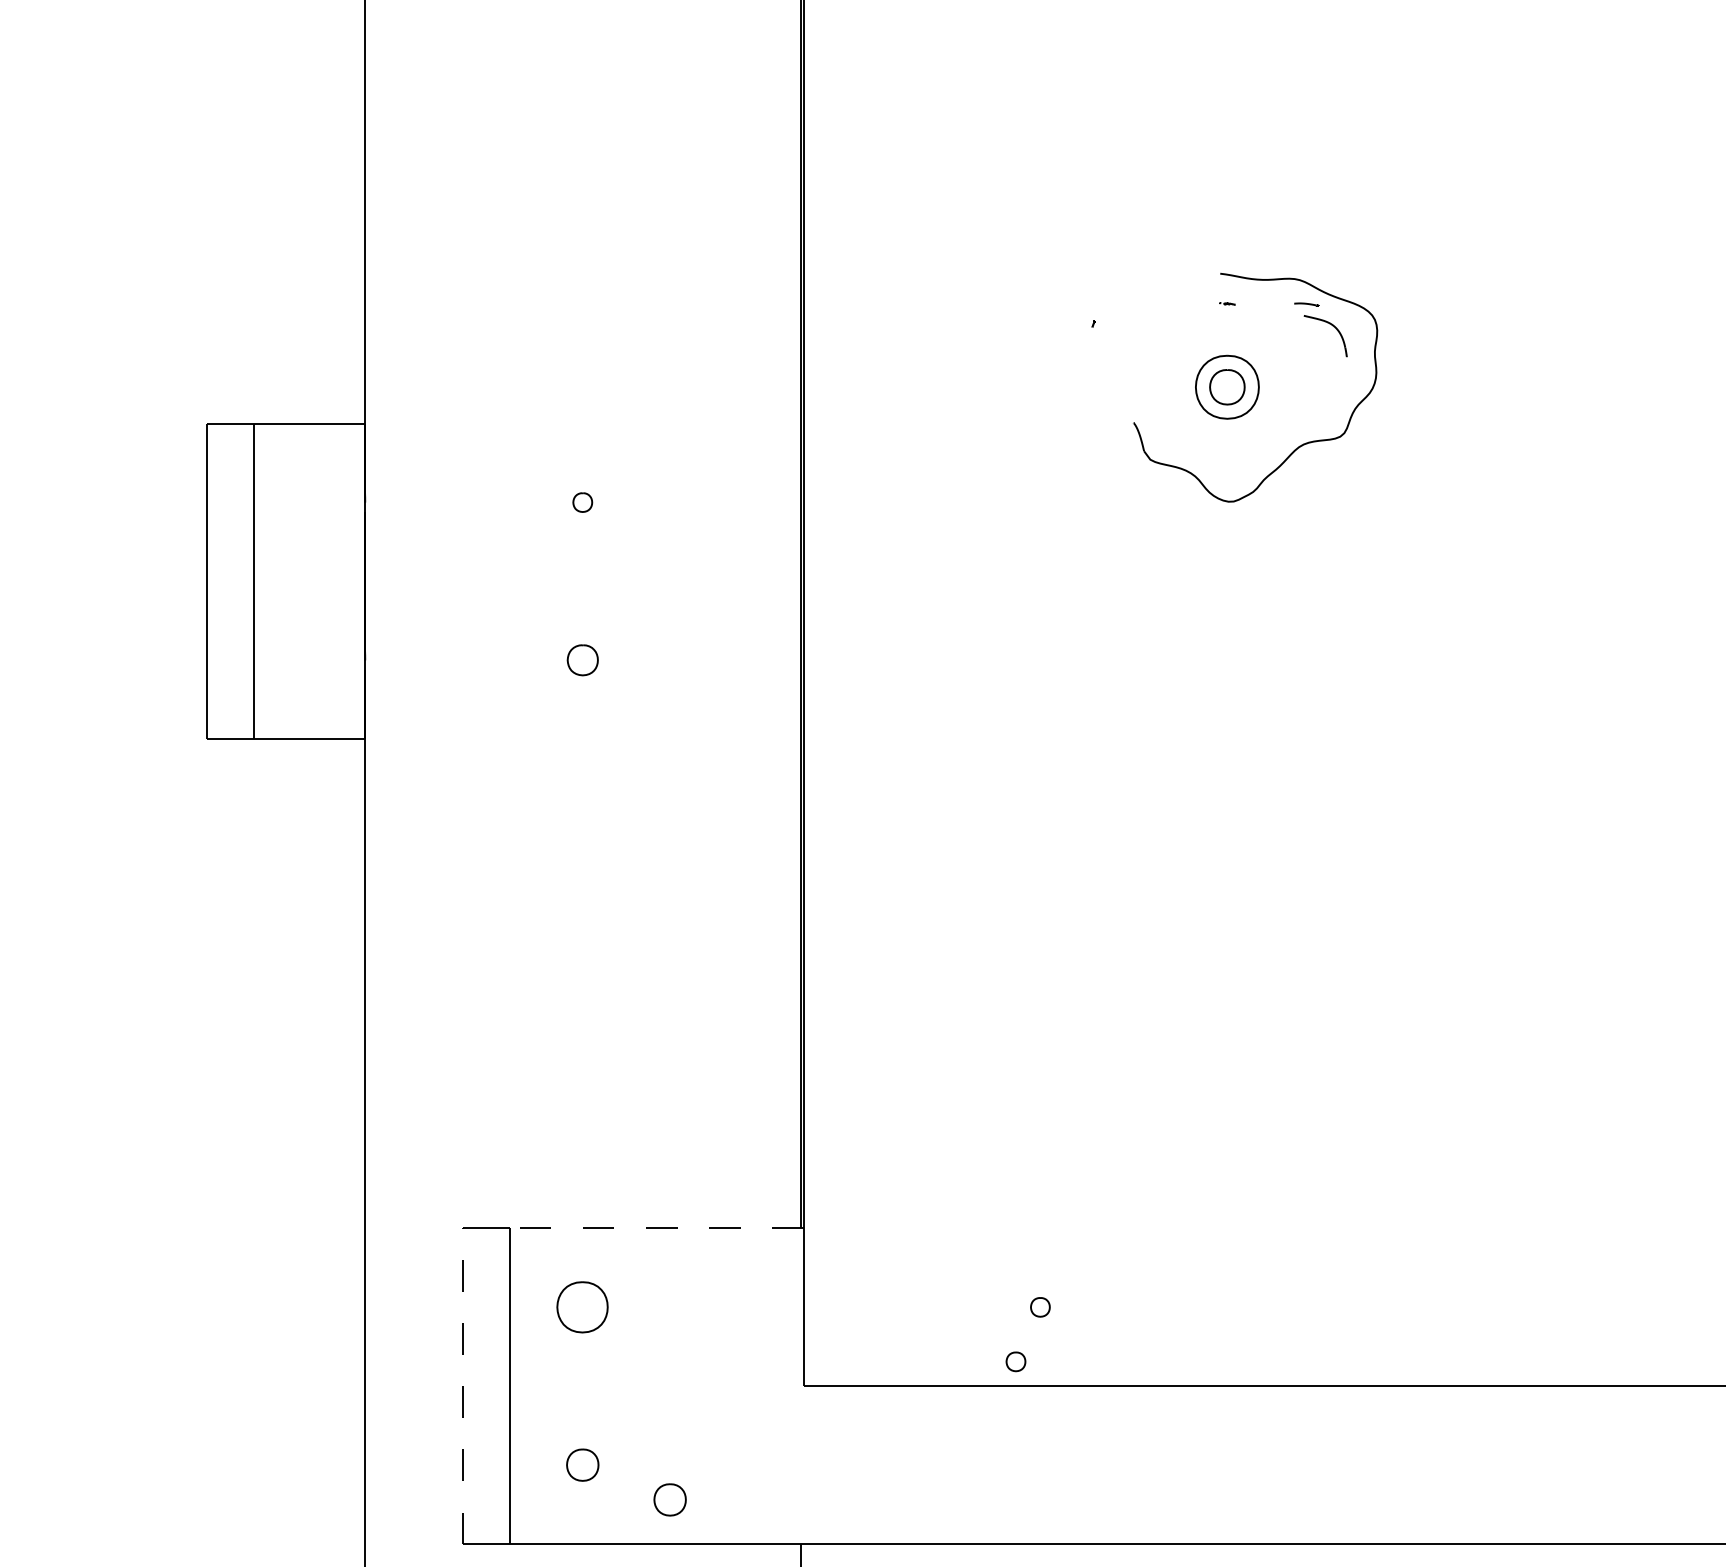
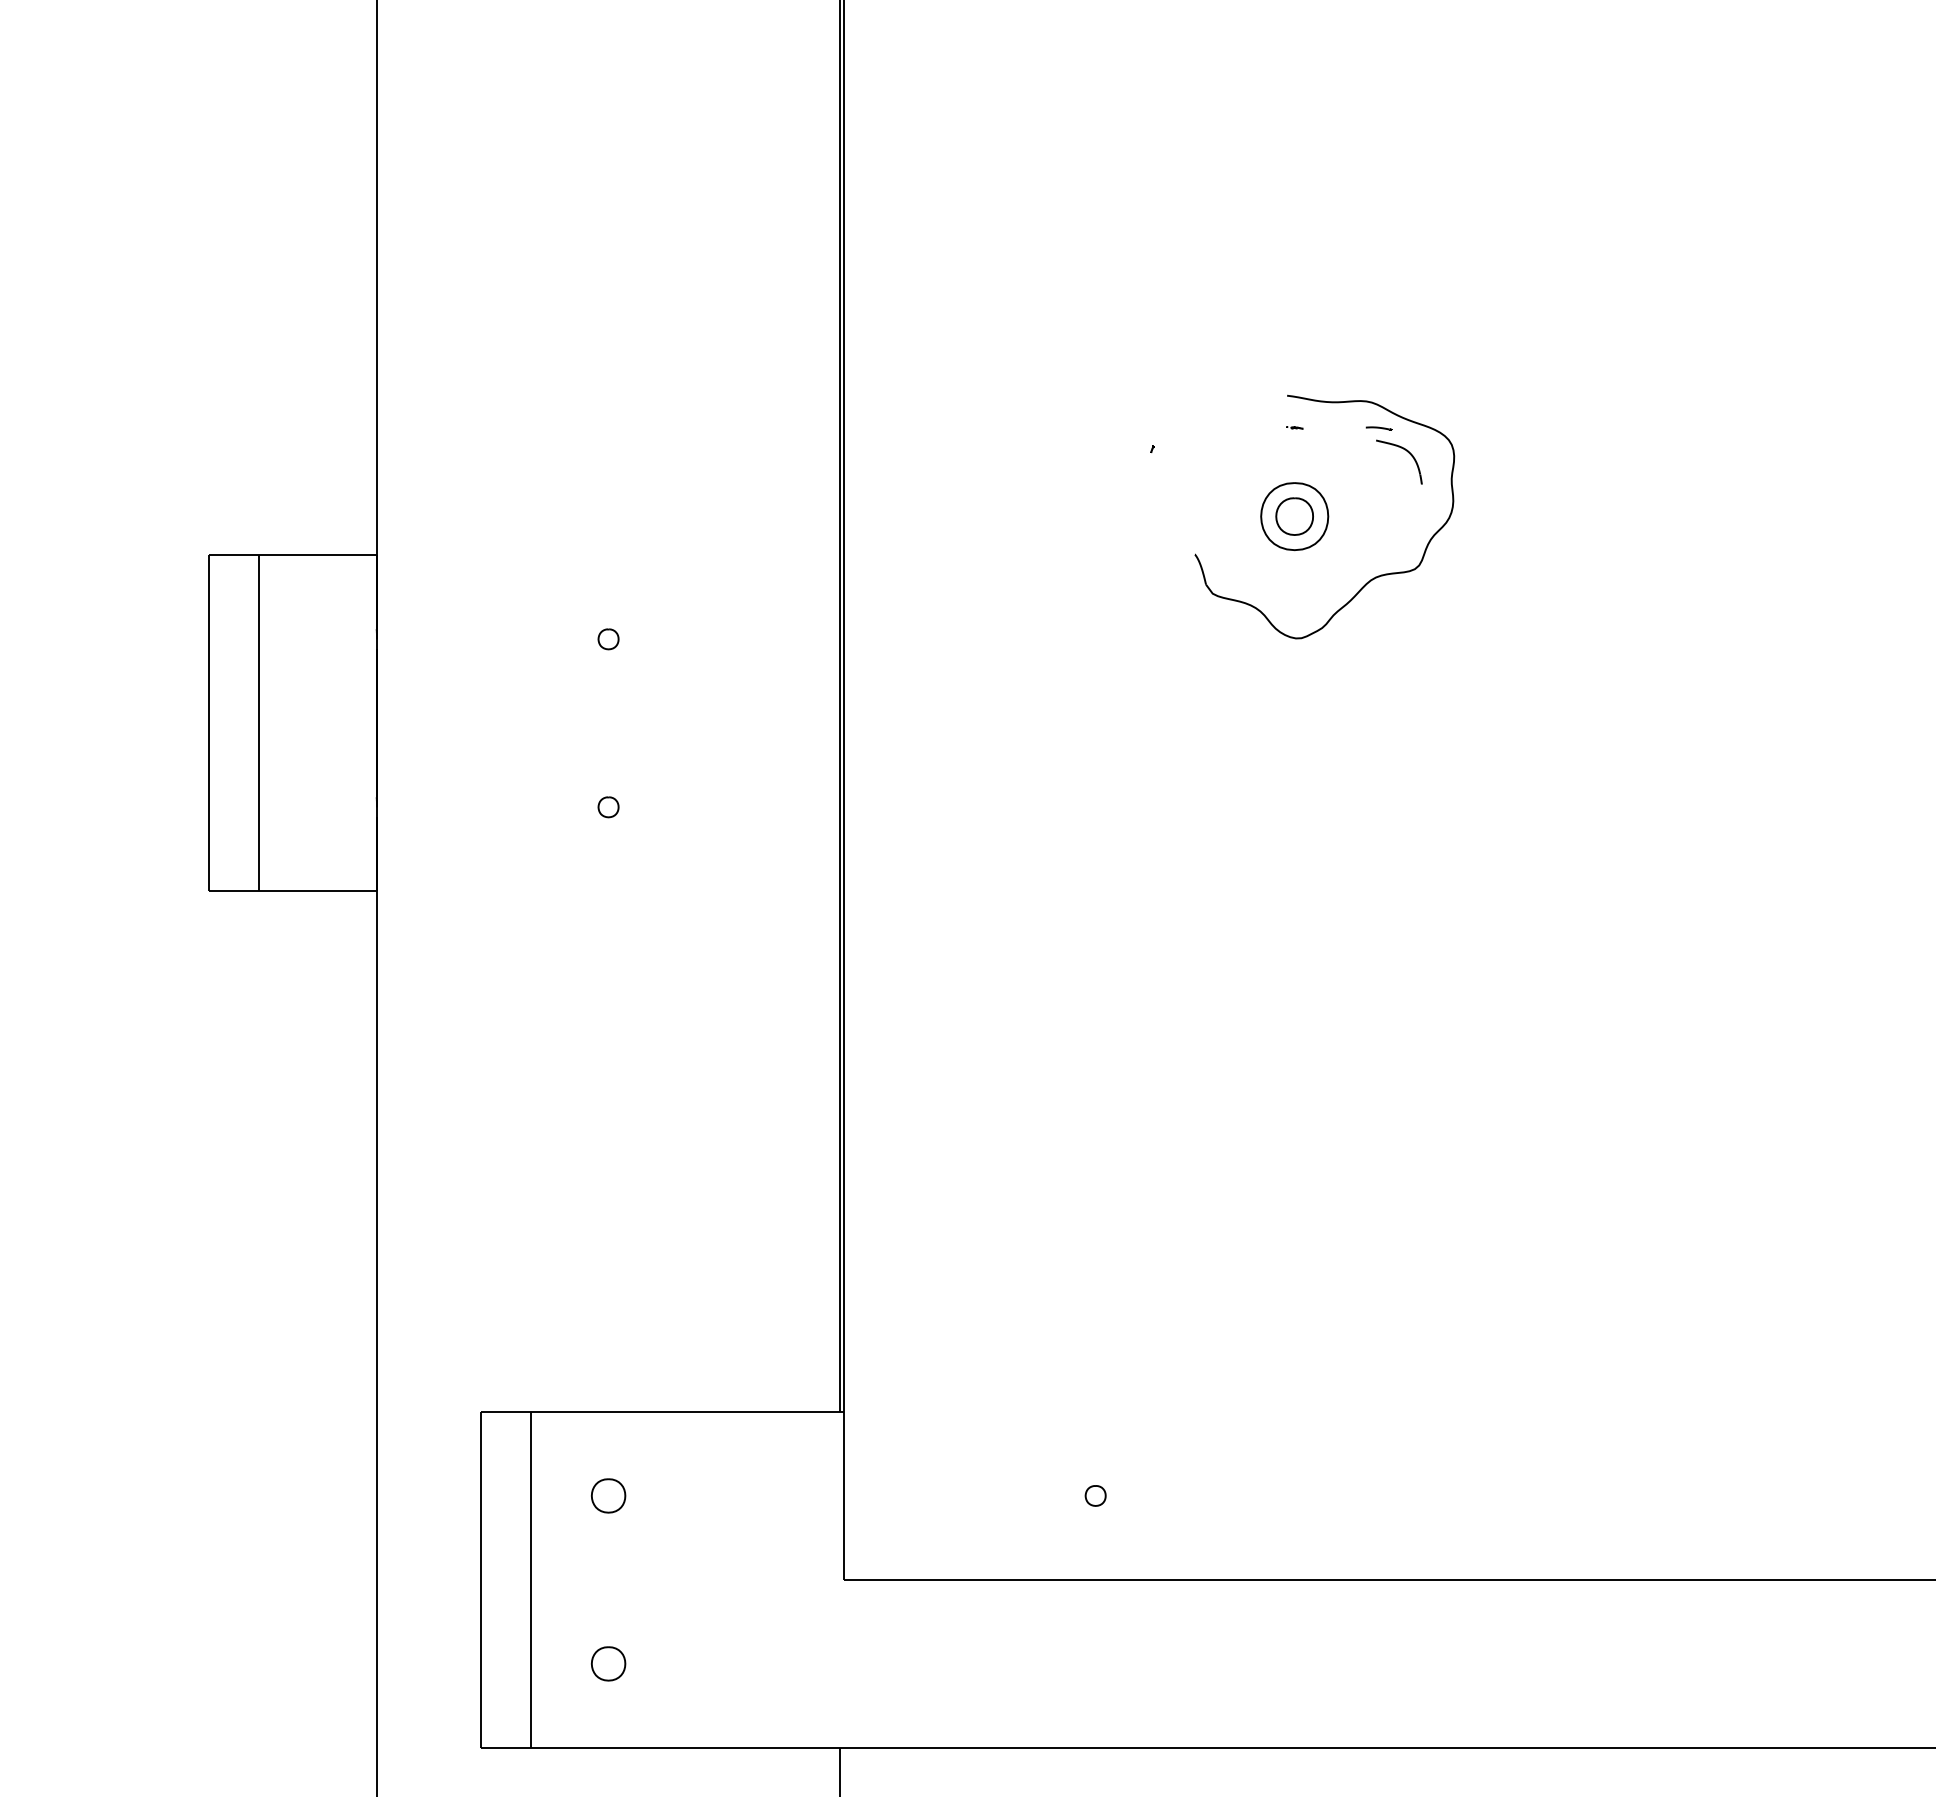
part: (582, 660) -> (608, 807), size x0.62
line: (656, 1228) -> (687, 1411), dashed -> solid
part: (582, 1306) -> (608, 1495), size x0.62
part: (1015, 1361) -> (1069, 1553), removed
line: (462, 1385) -> (480, 1579), dashed -> solid
part: (670, 1499) -> (701, 1700), removed

